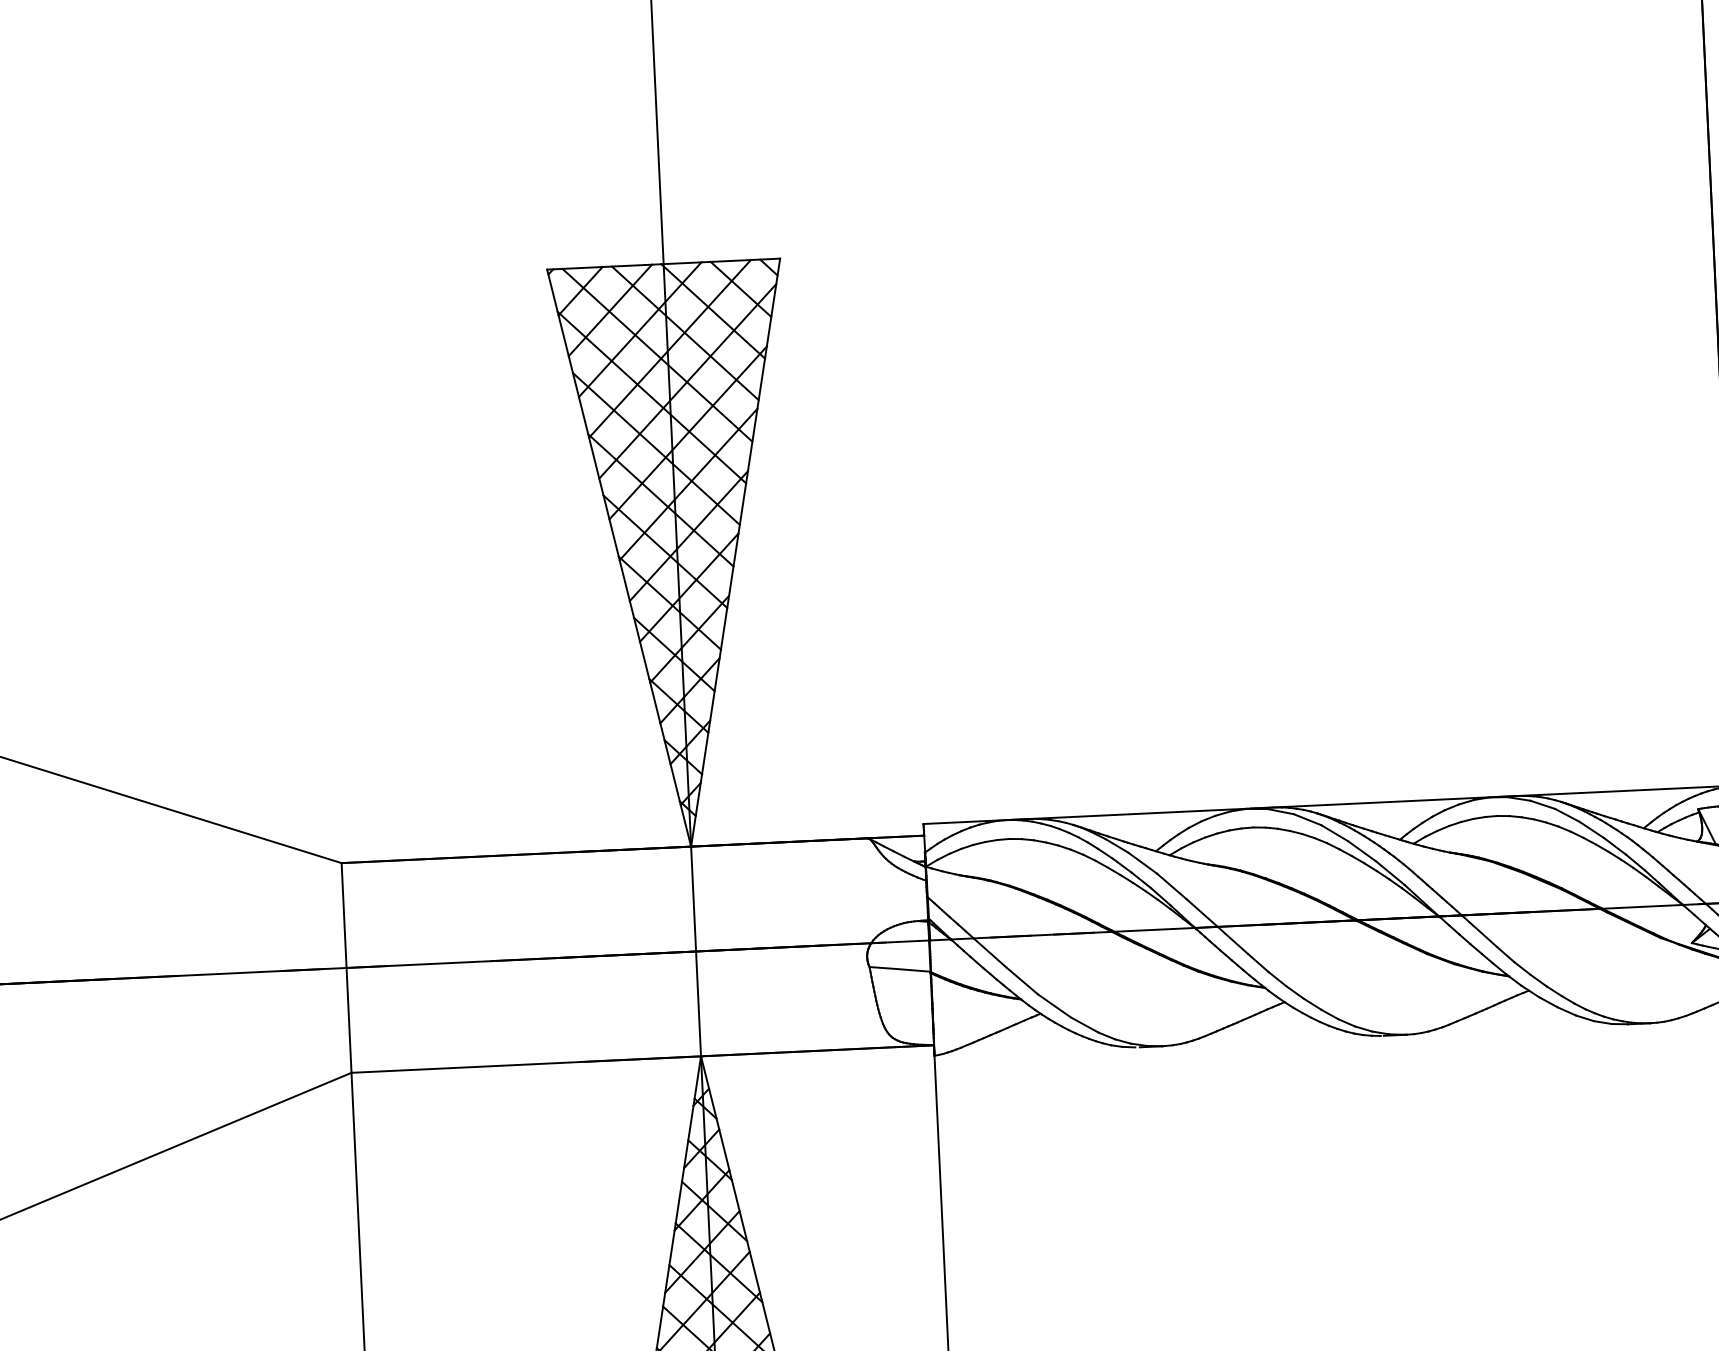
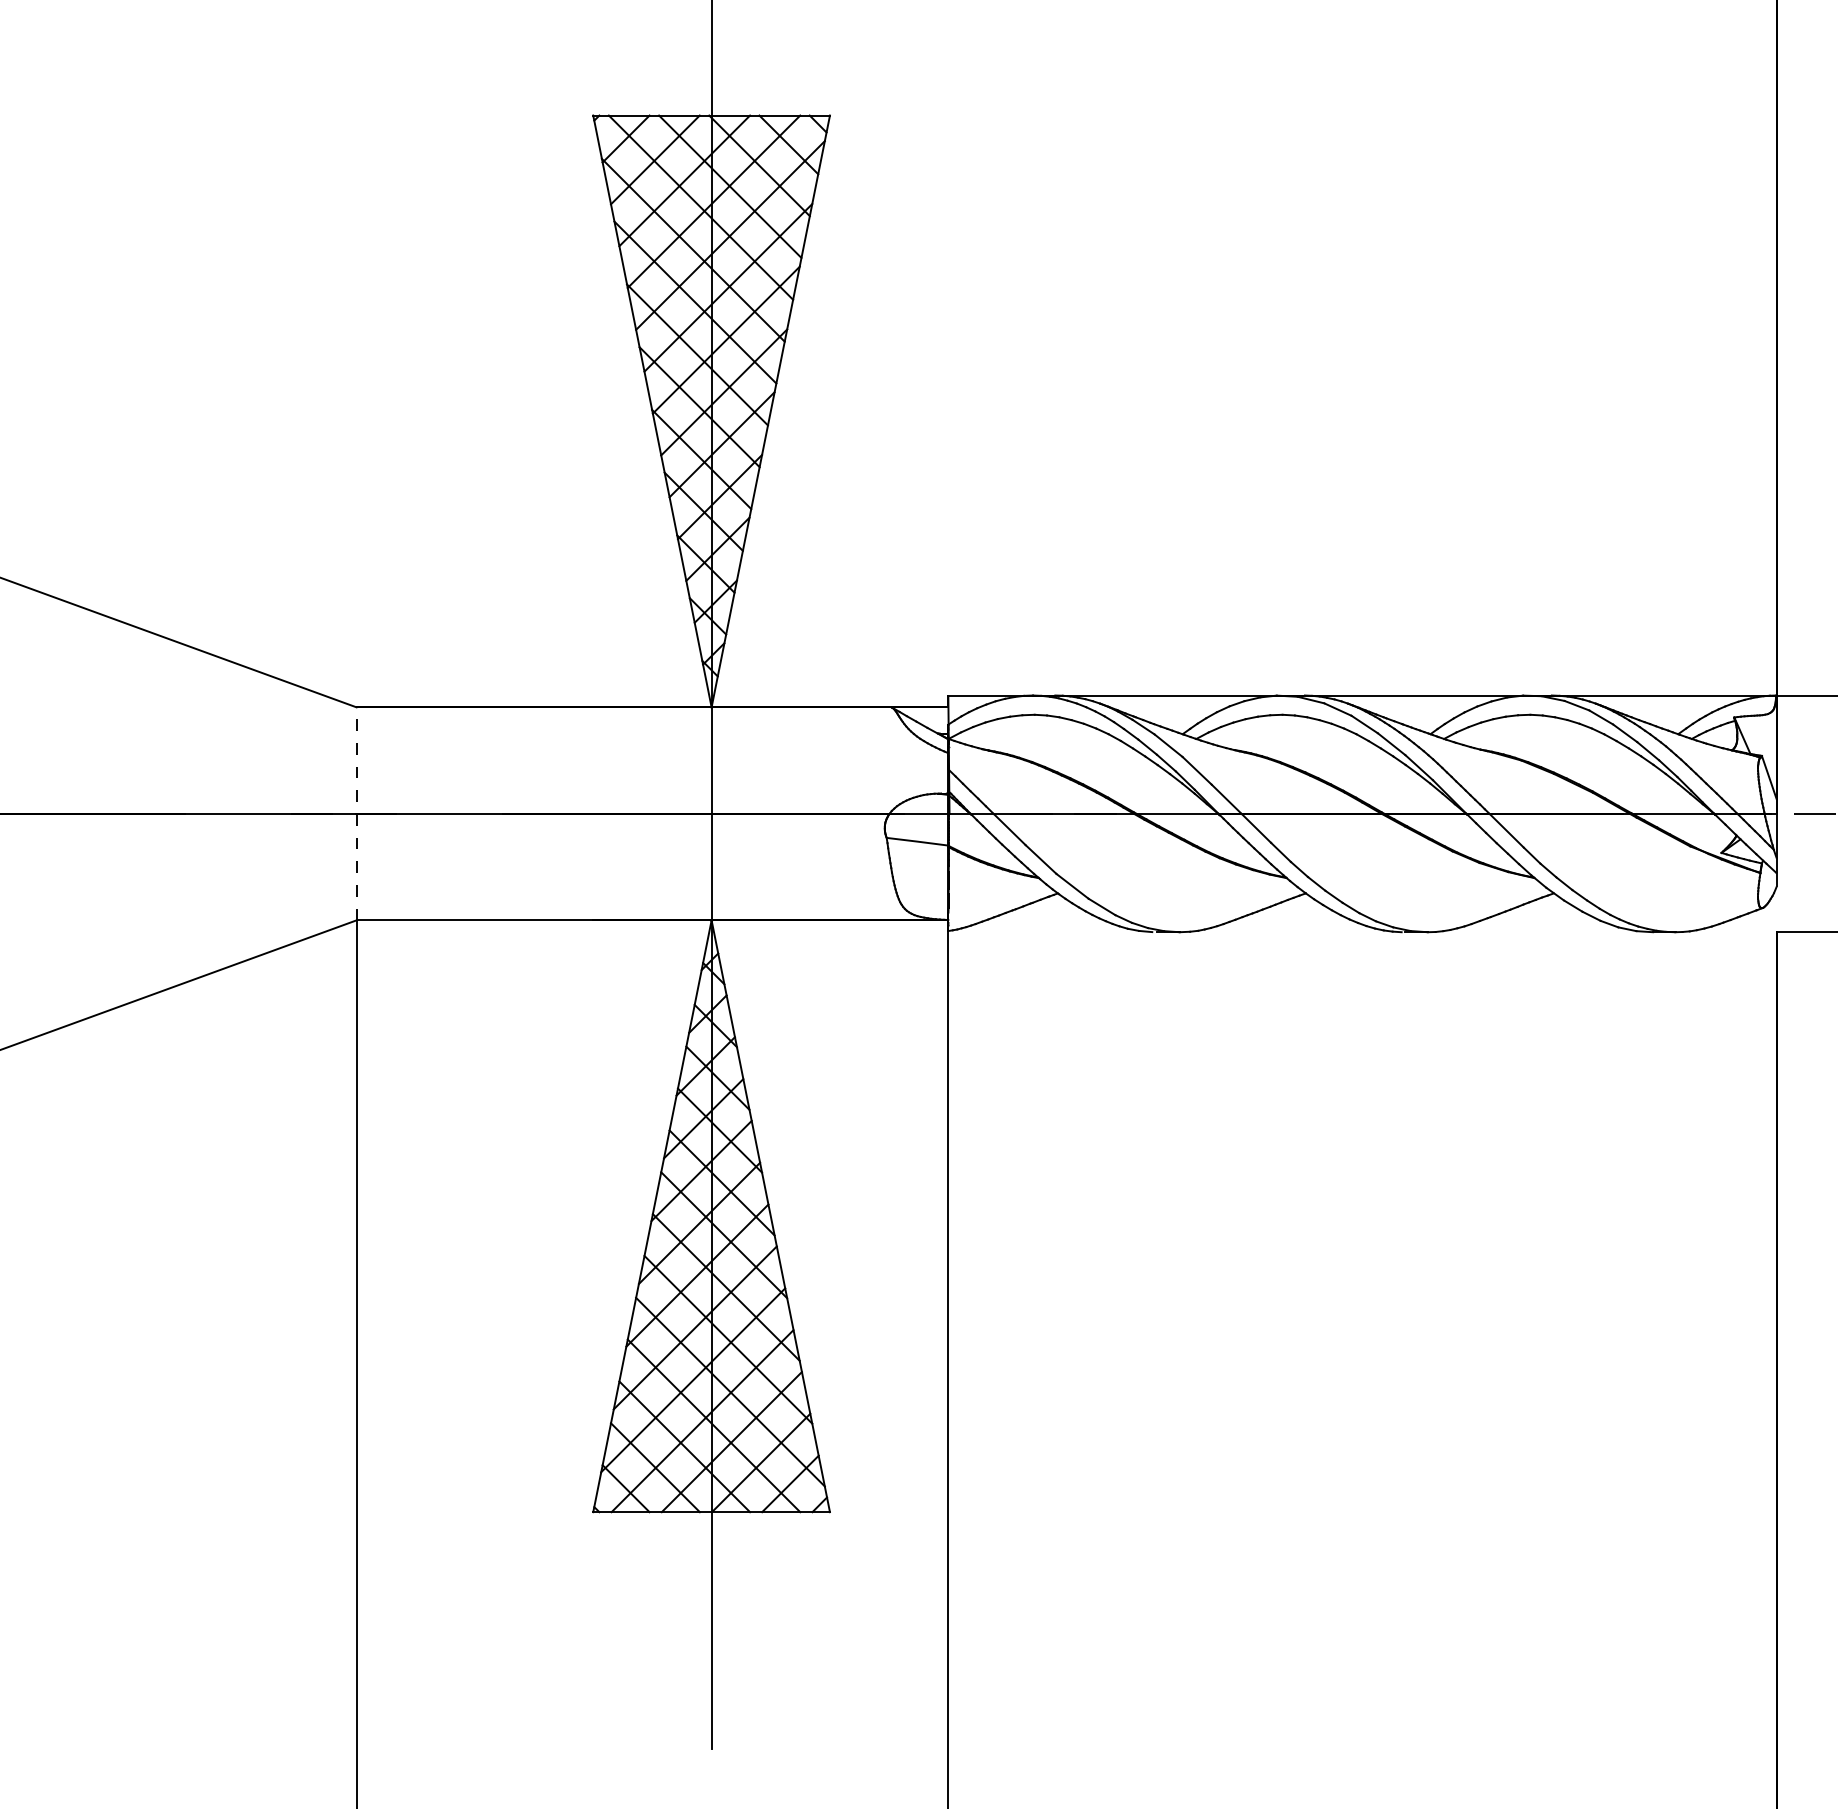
line: (346, 967) -> (356, 813), solid -> dashed

